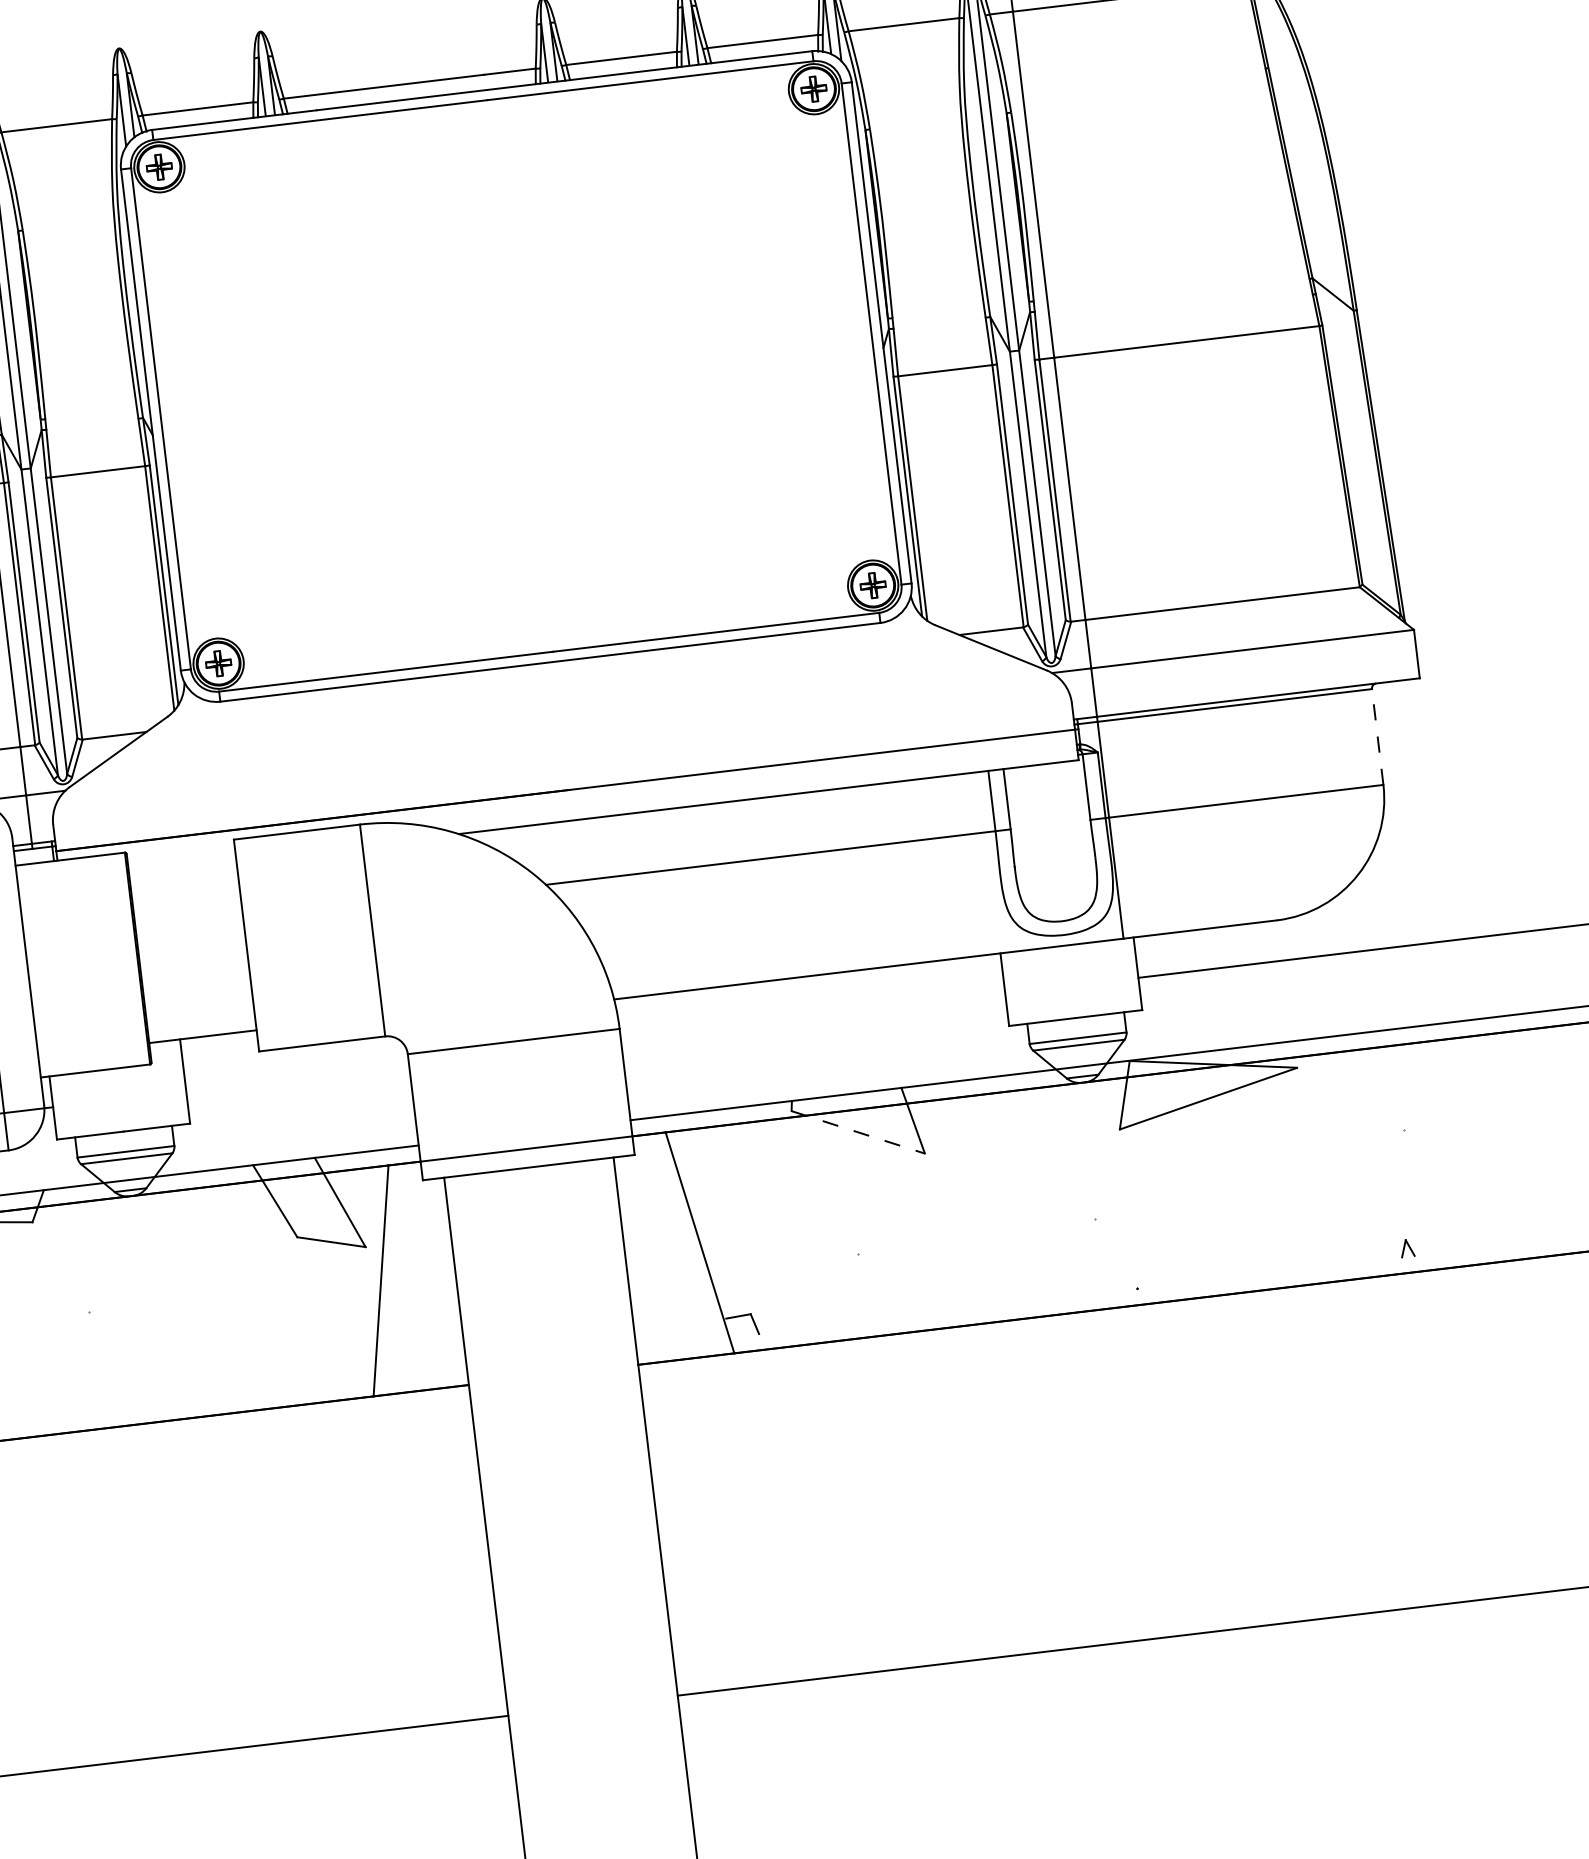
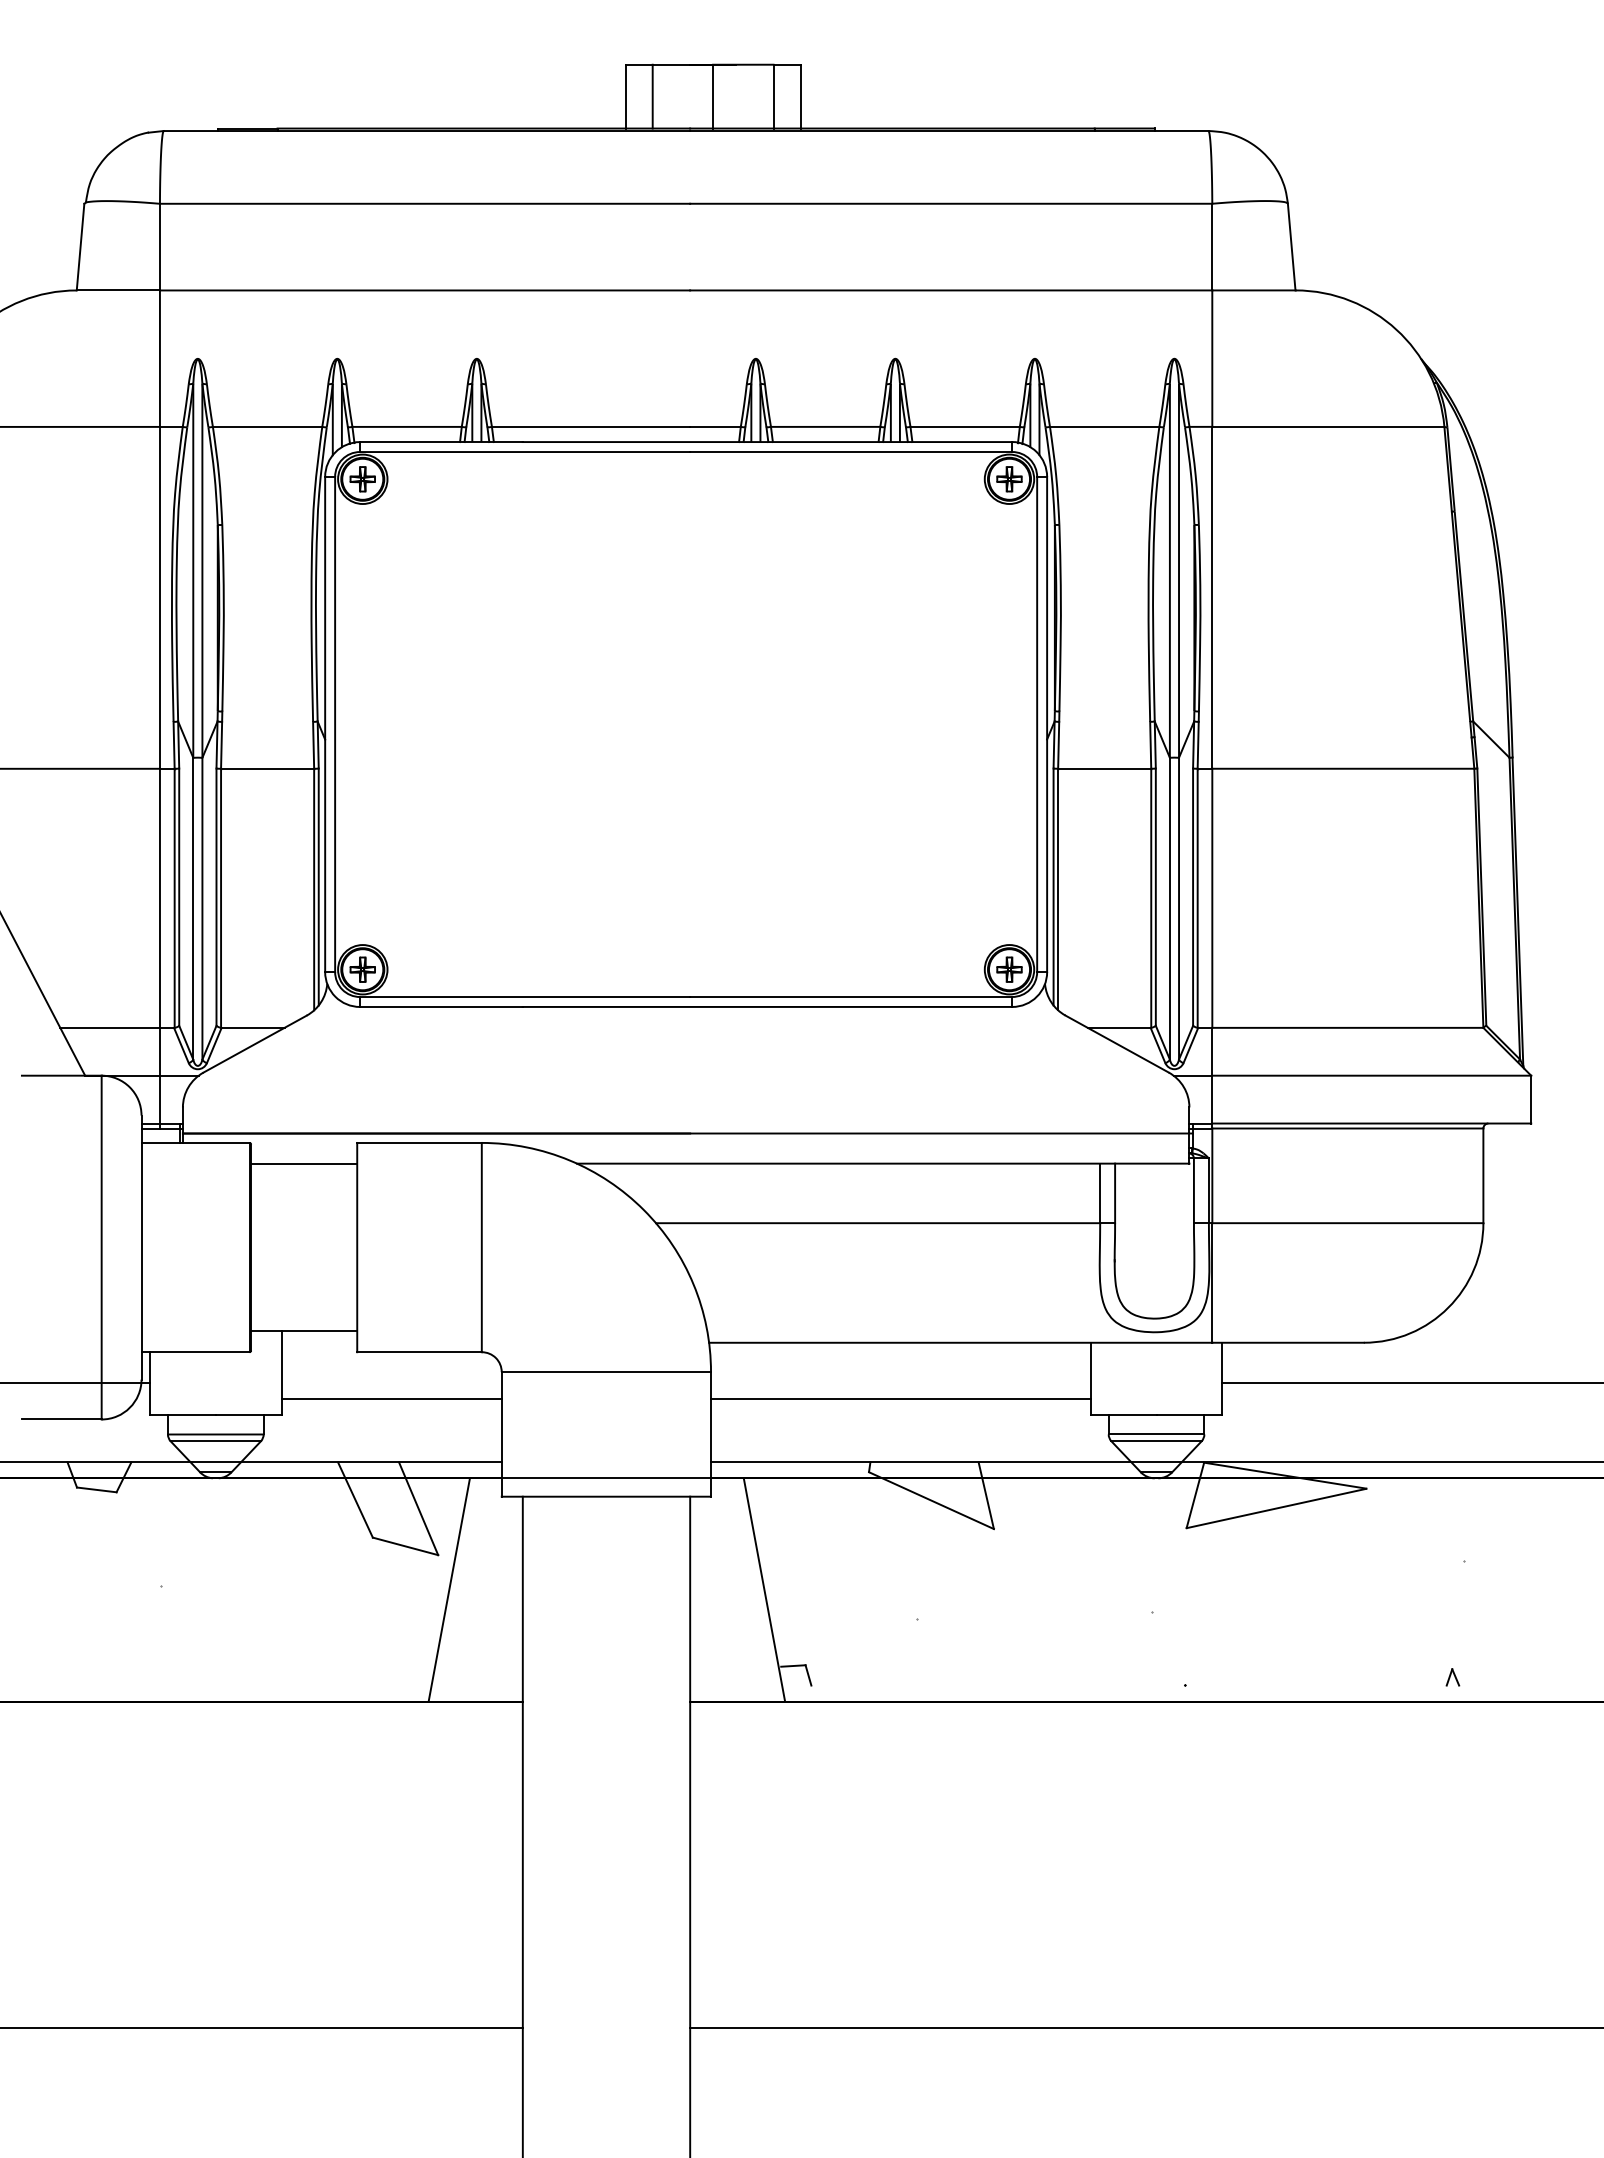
line: (1377, 736) -> (1483, 1175), dashed -> solid
line: (183, 866) -> (304, 1163), added
line: (814, 1032) -> (900, 1398), added
line: (299, 1094) -> (391, 1398), added
line: (858, 1132) -> (931, 1500), dashed -> solid

